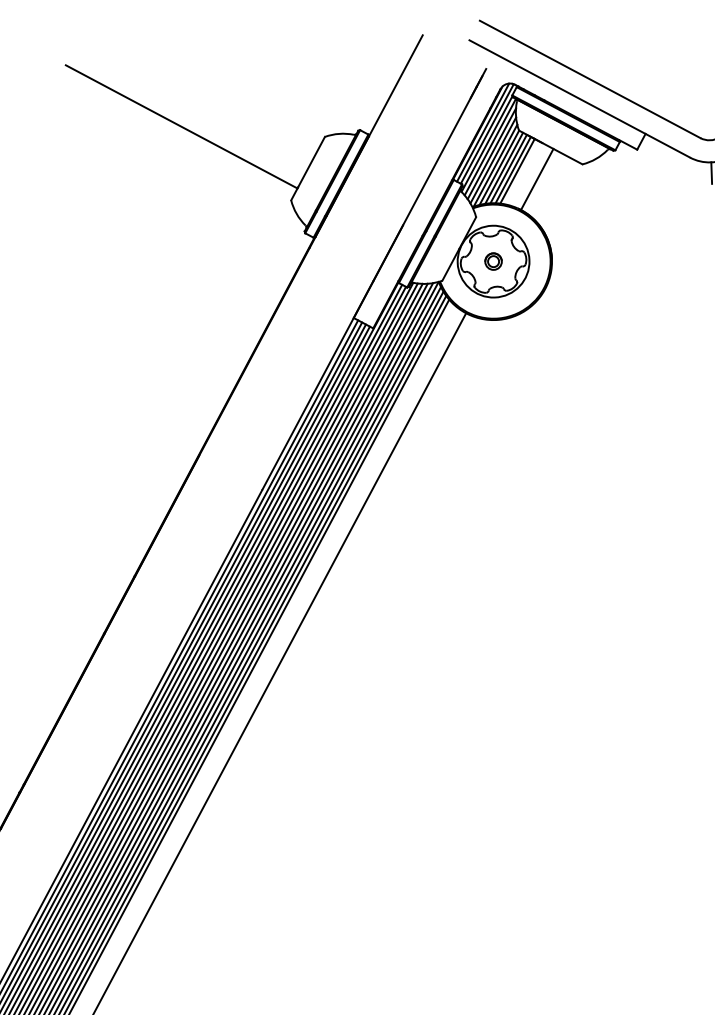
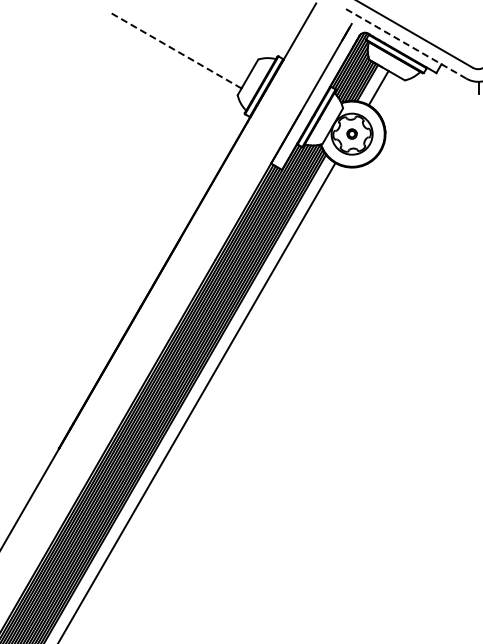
line: (579, 98) -> (404, 42), solid -> dashed
line: (181, 126) -> (176, 50), solid -> dashed

